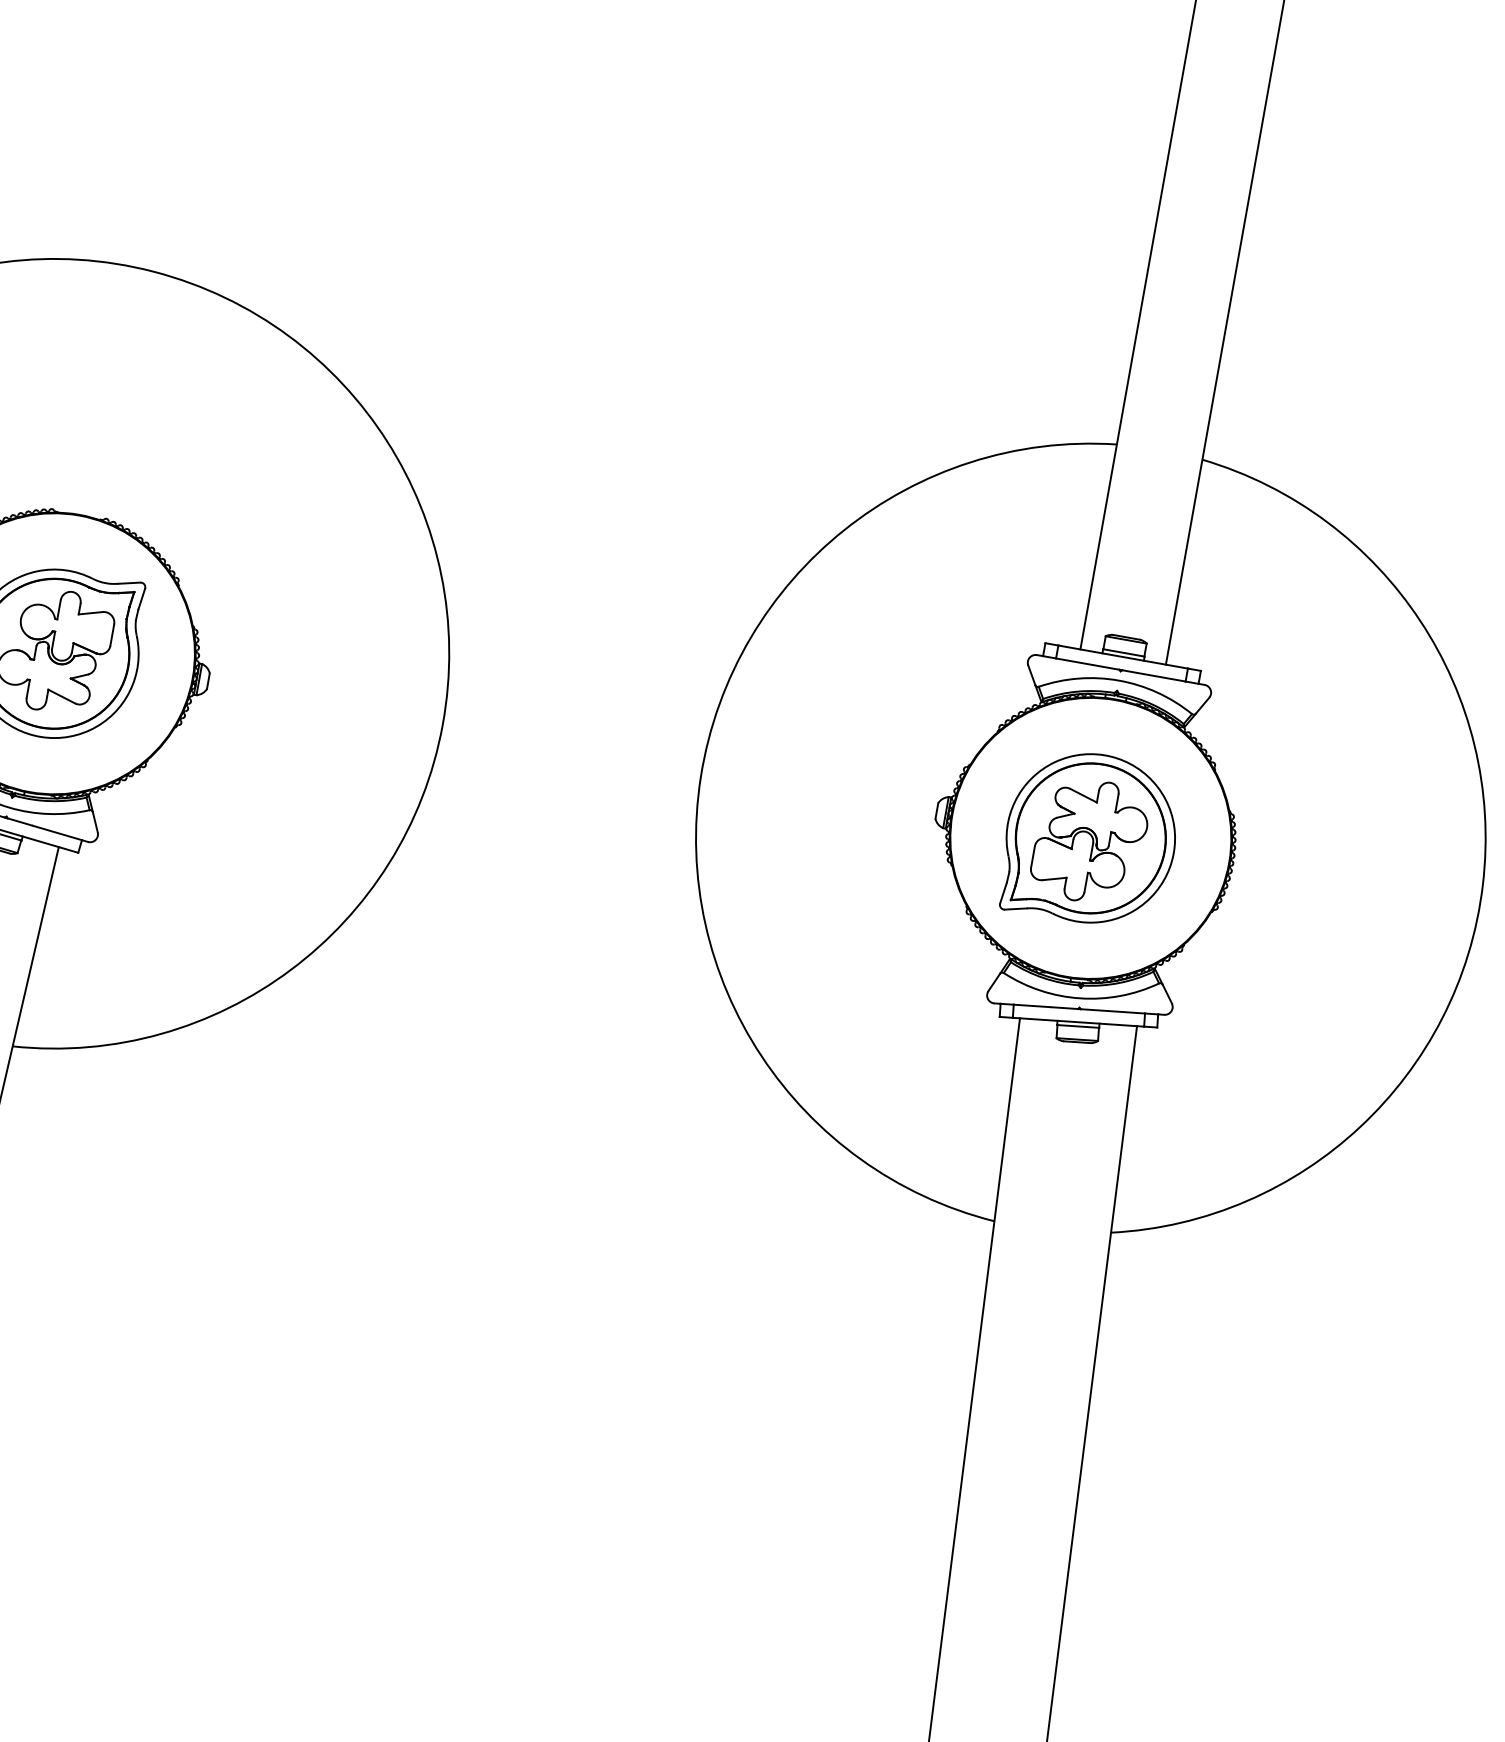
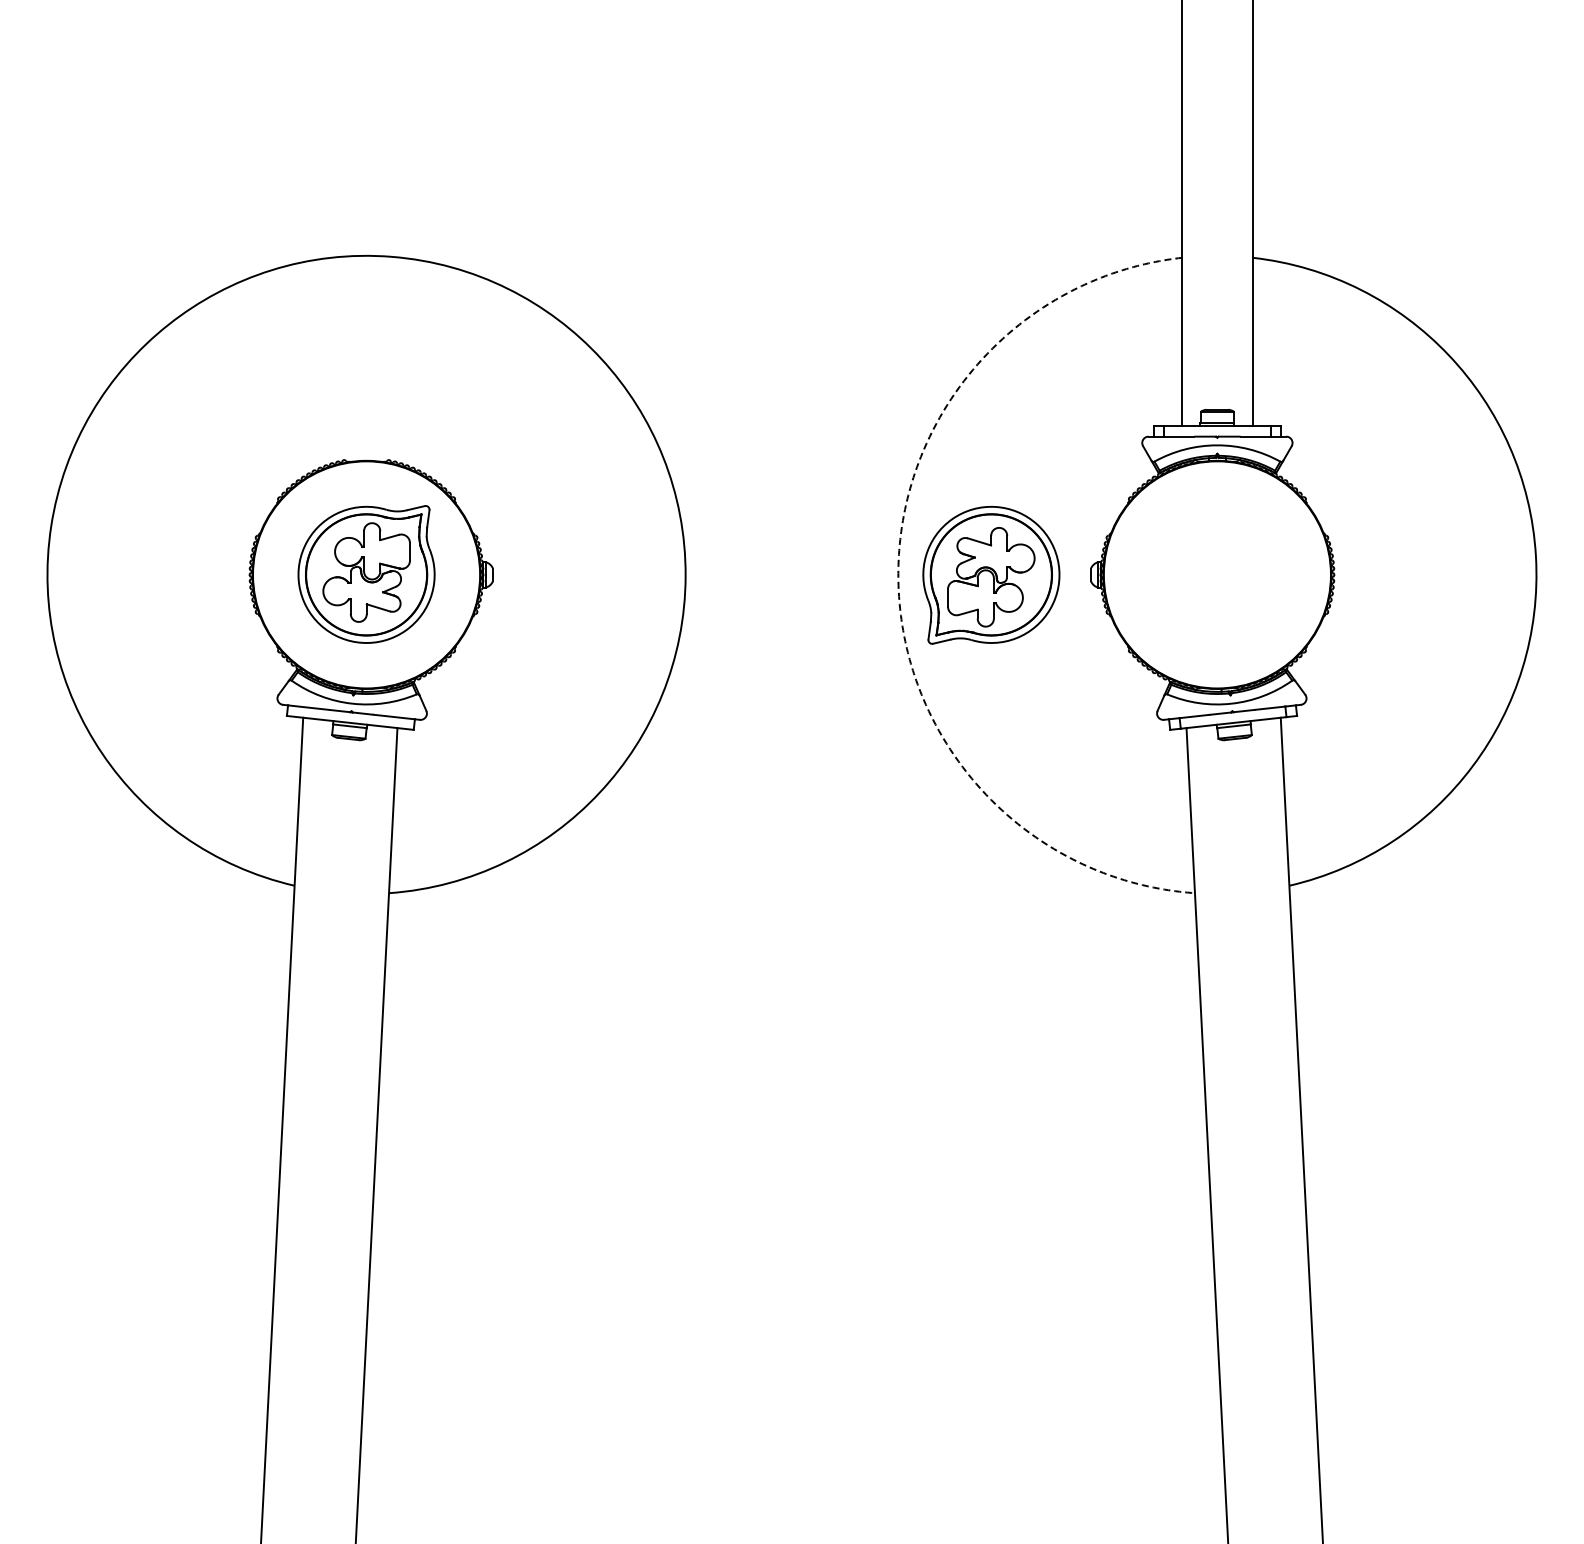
arc: (700, 777) -> (898, 581), solid -> dashed
part: (1091, 837) -> (991, 574), moved

